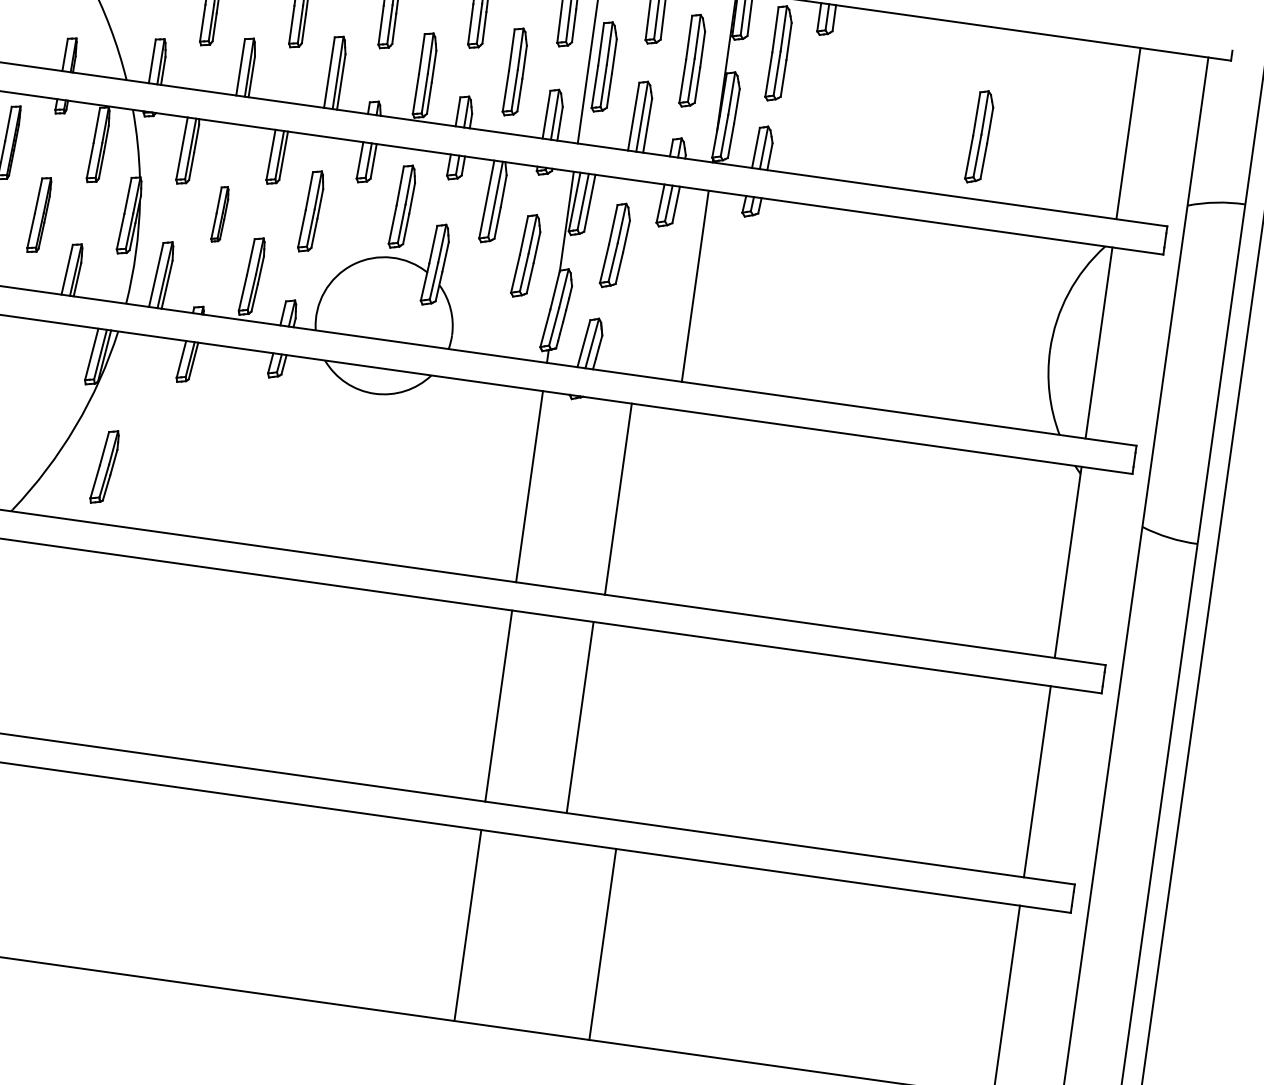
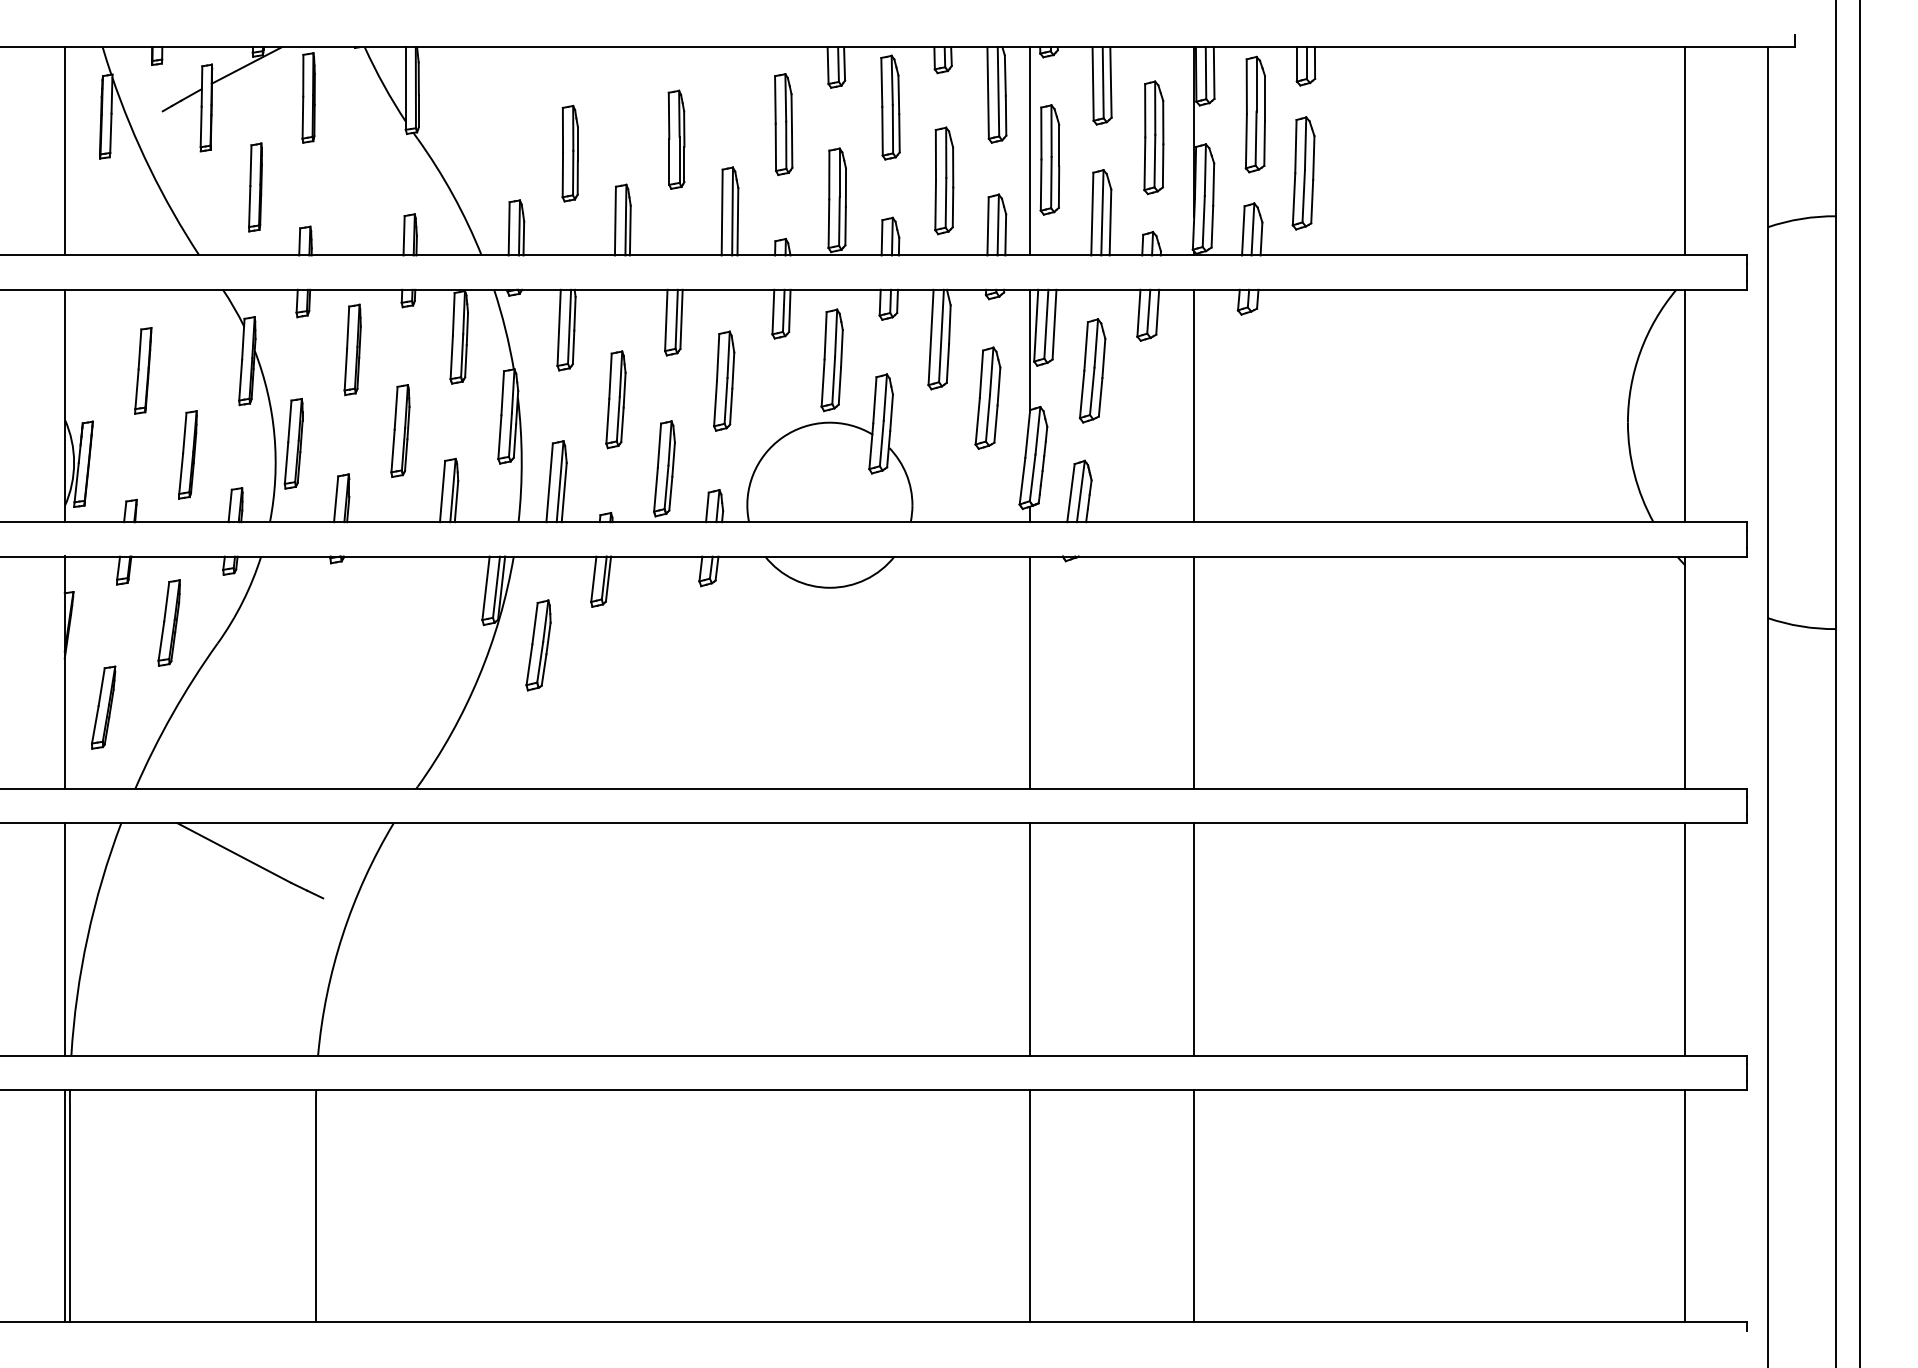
part: (979, 137) -> (1303, 173), moved
part: (220, 214) -> (615, 399), size x1.43
part: (104, 467) -> (538, 645), moved
line: (618, 499) -> (1194, 672), moved
line: (580, 717) -> (1194, 939), moved

